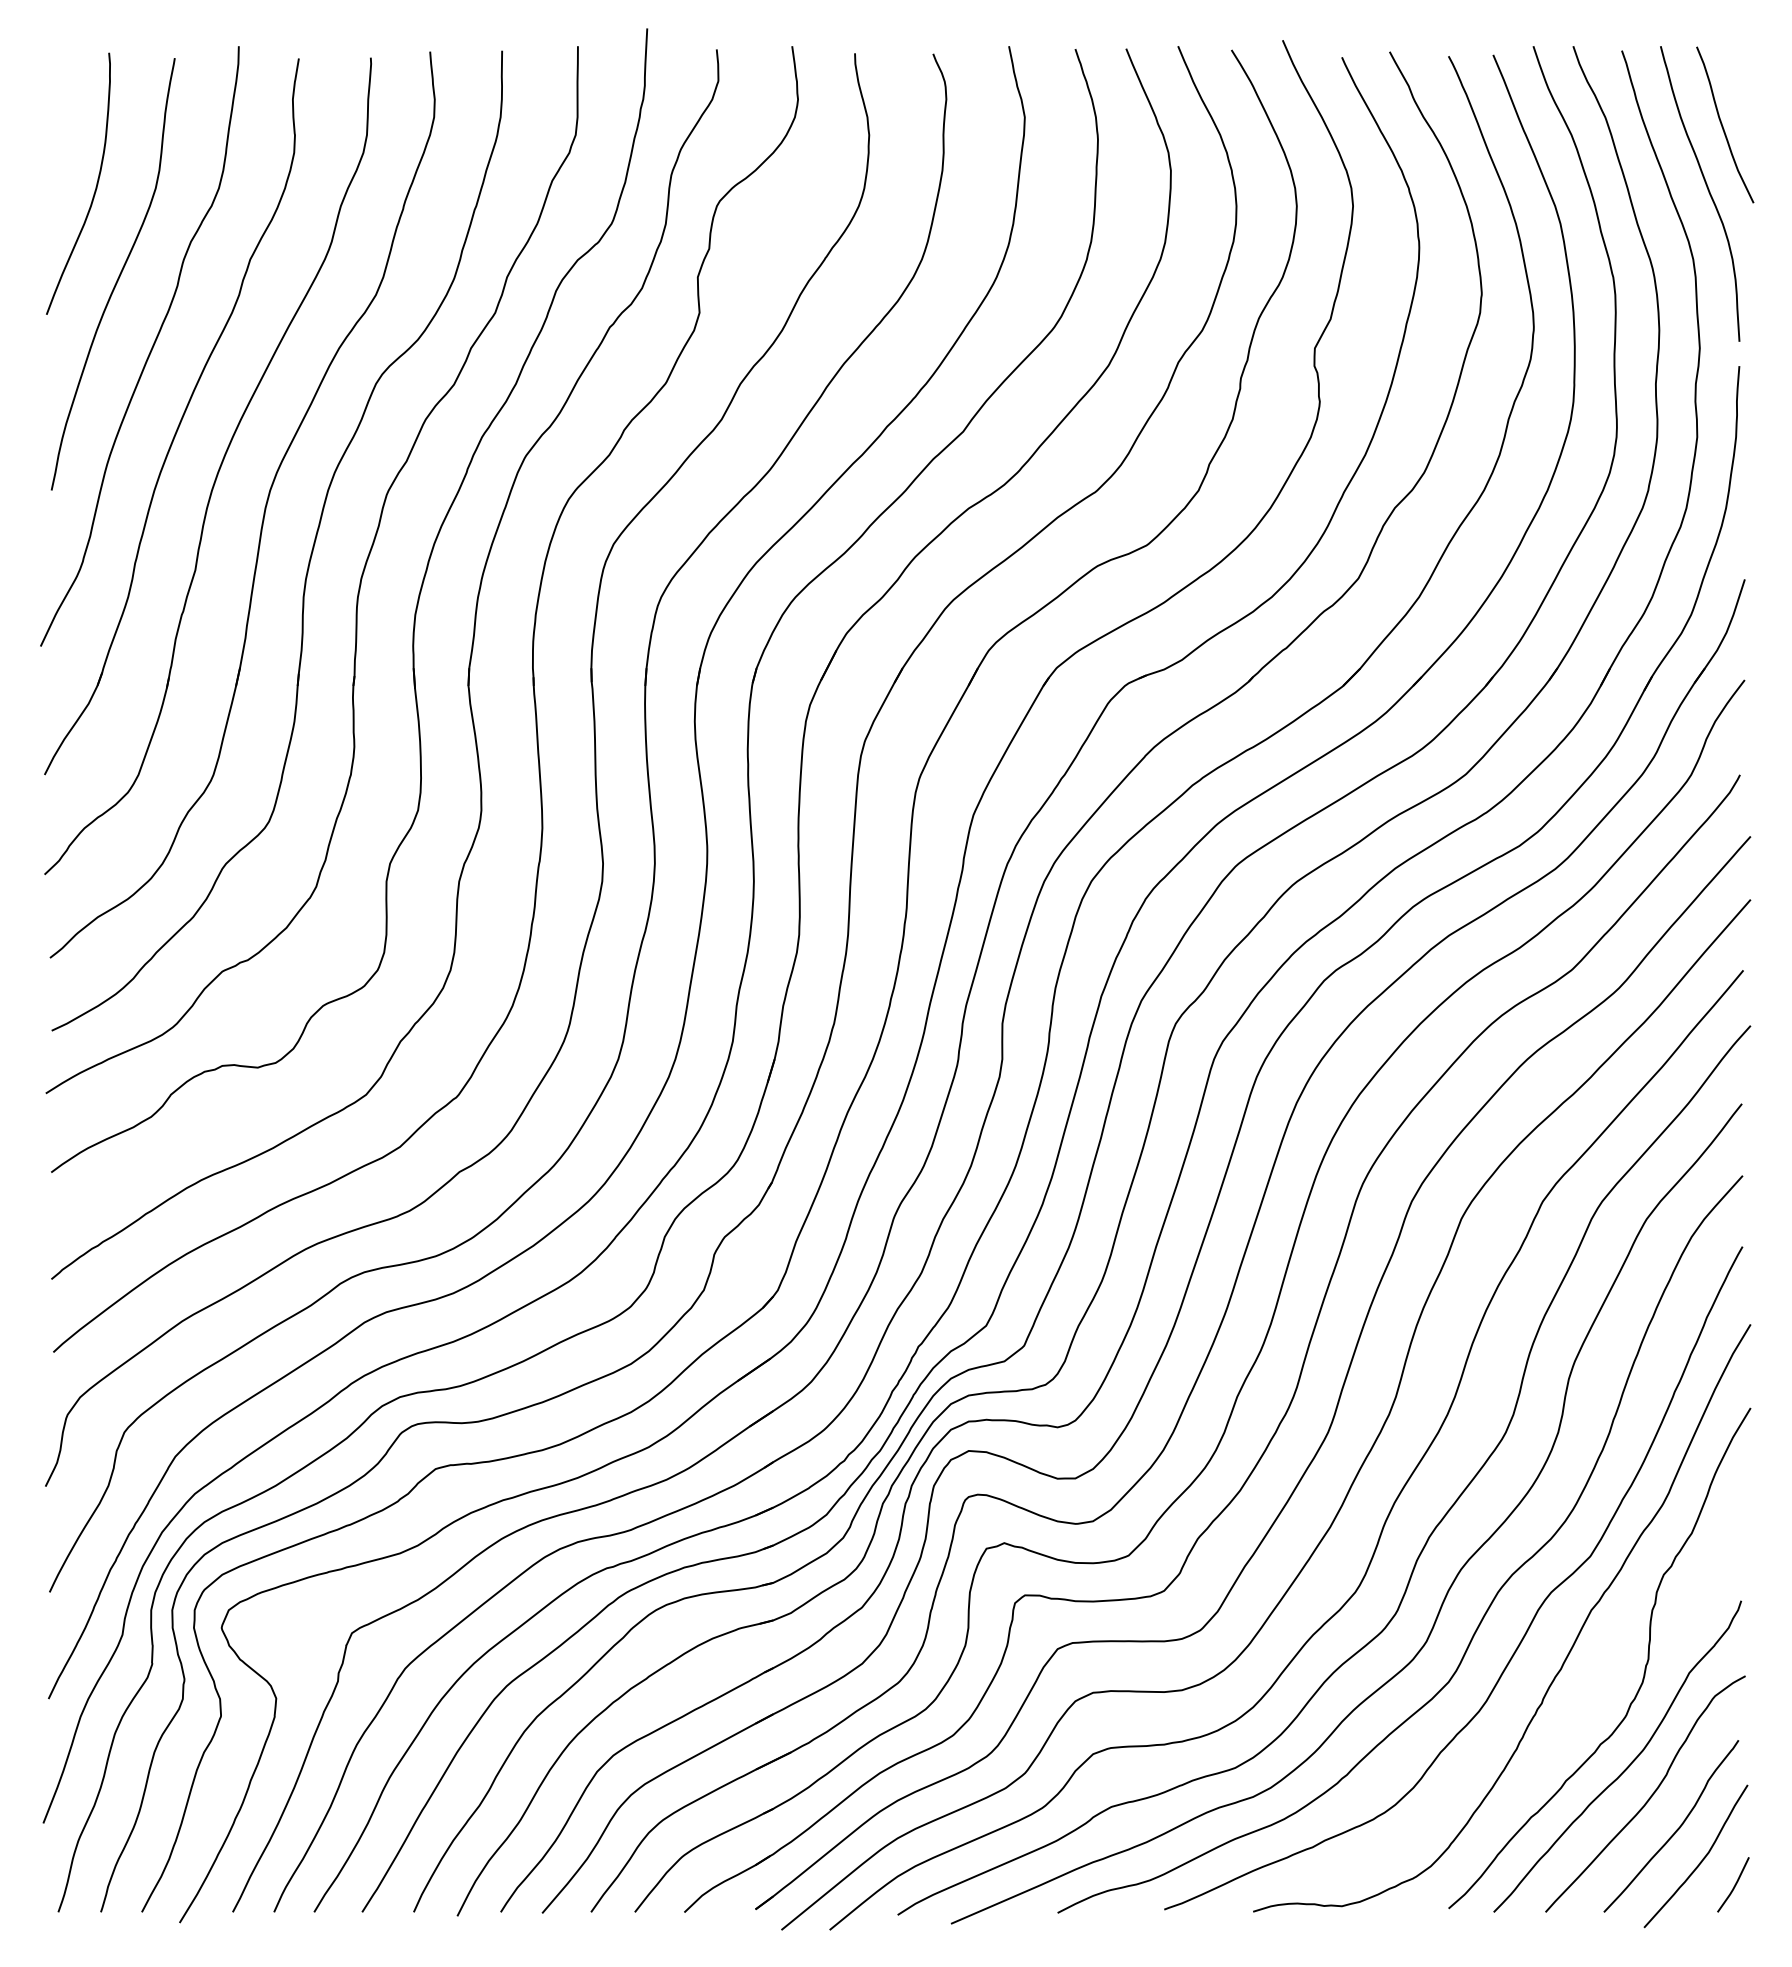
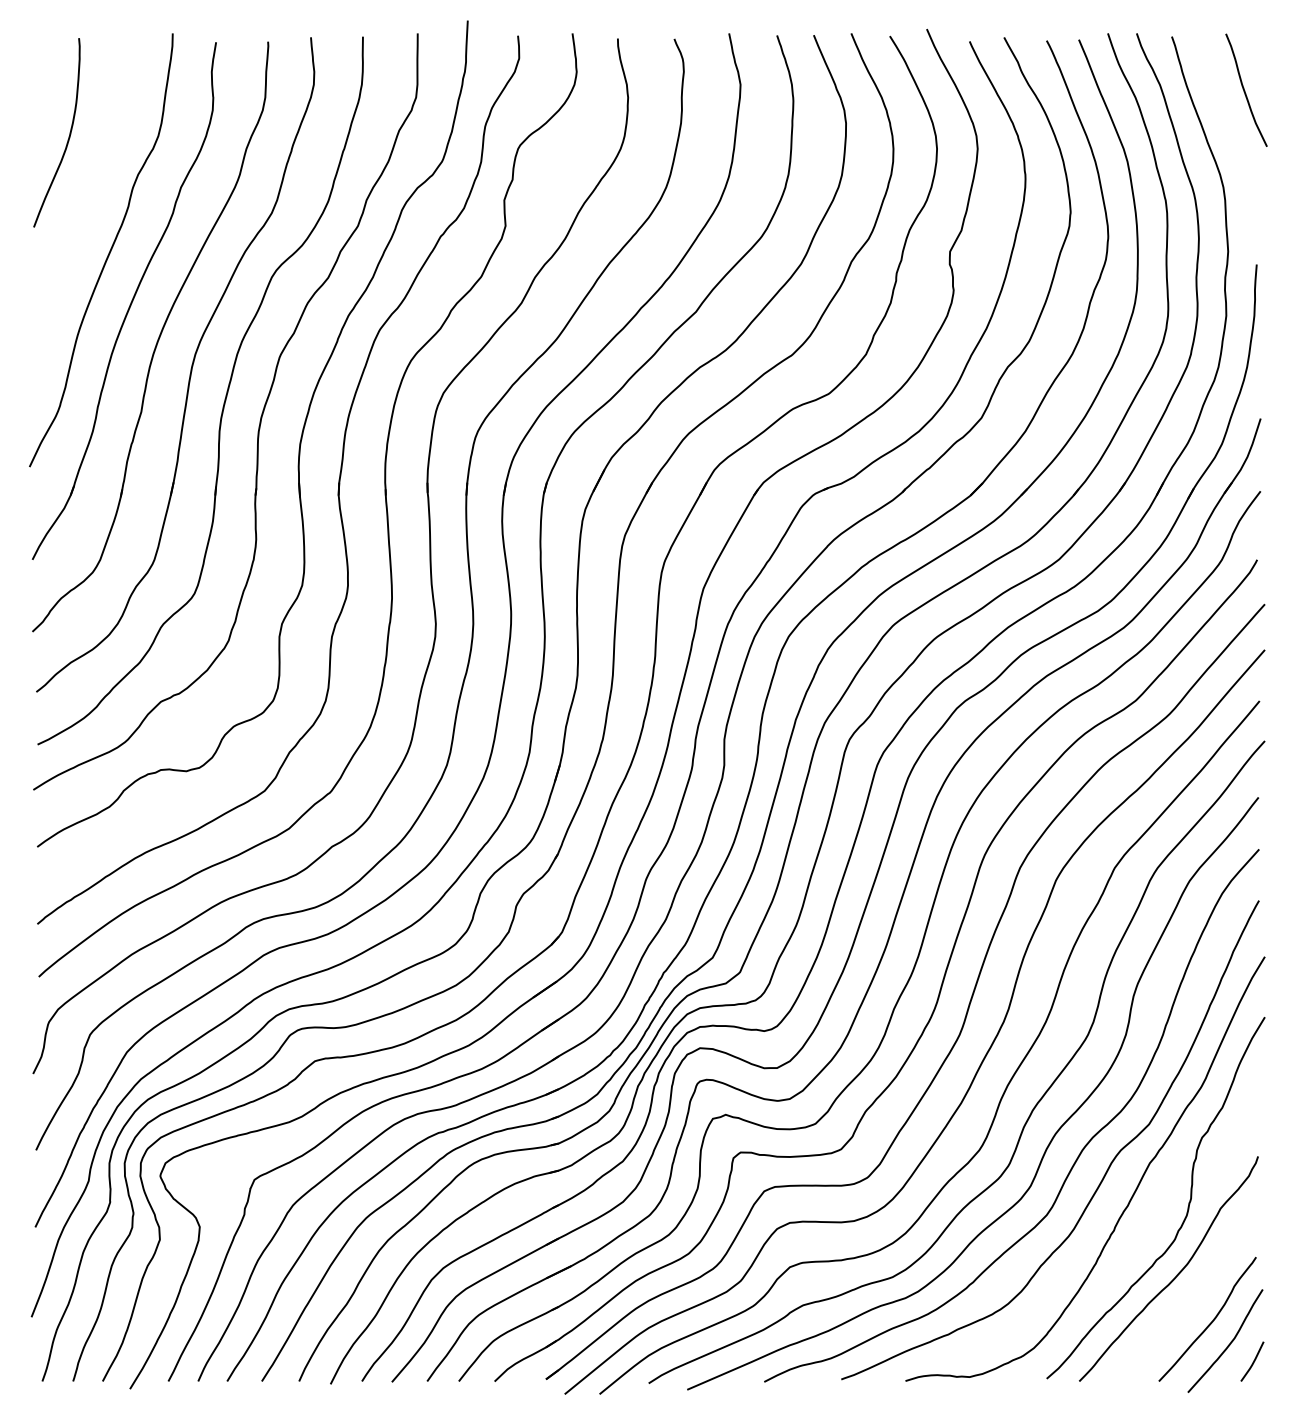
curve: (1707, 190) -> (1233, 137), removed
curve: (118, 275) -> (85, 199), removed
curve: (1650, 1795) -> (1192, 1297), removed

